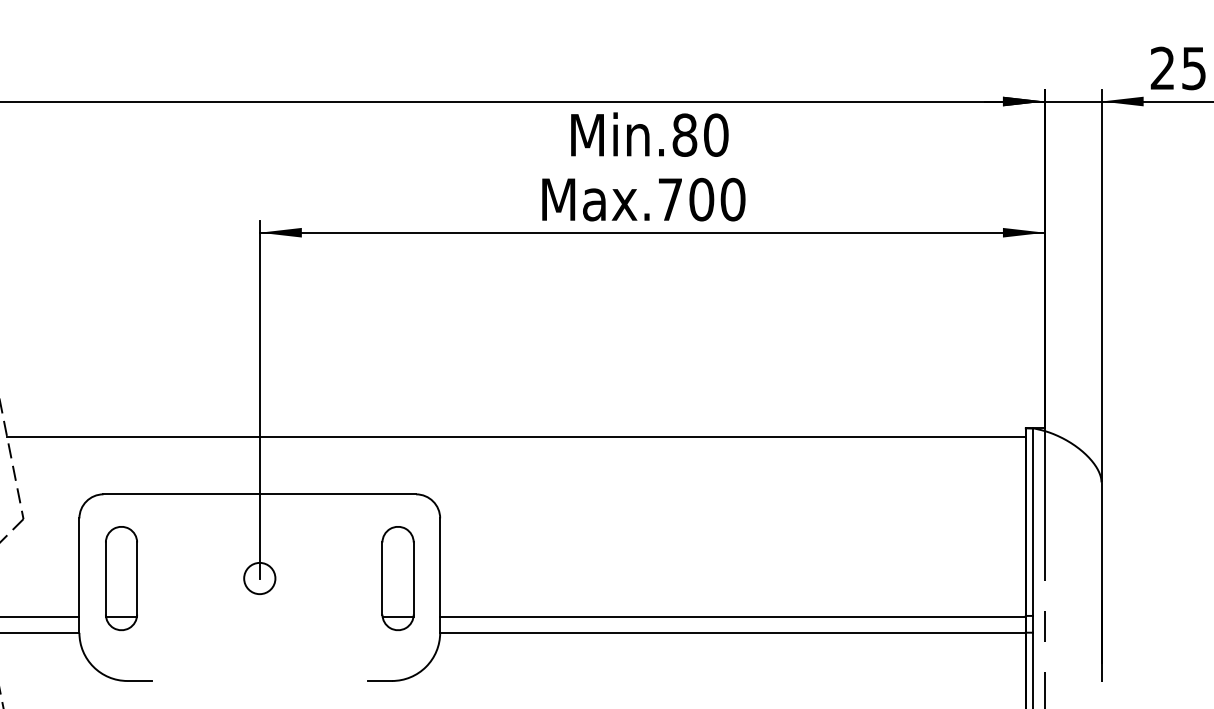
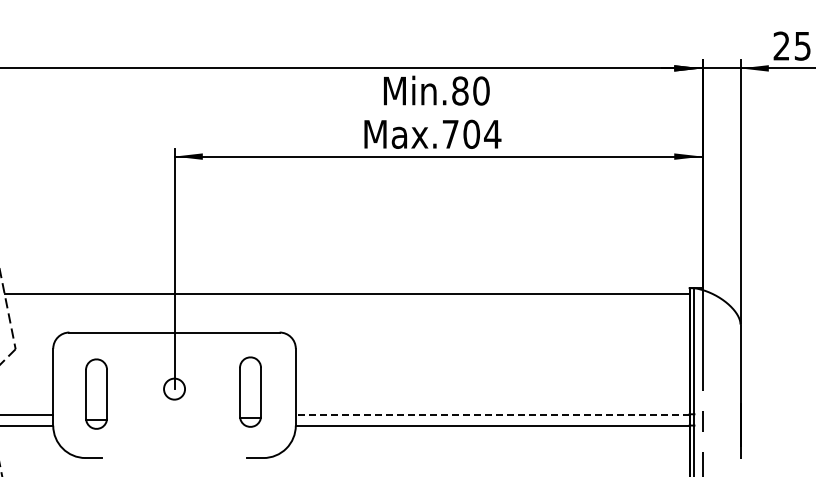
text: (732, 198) -> (492, 133), Max.700 -> Max.704
part: (121, 577) -> (96, 393), moved
part: (398, 577) -> (250, 391), moved
line: (732, 616) -> (492, 414), solid -> dashed

